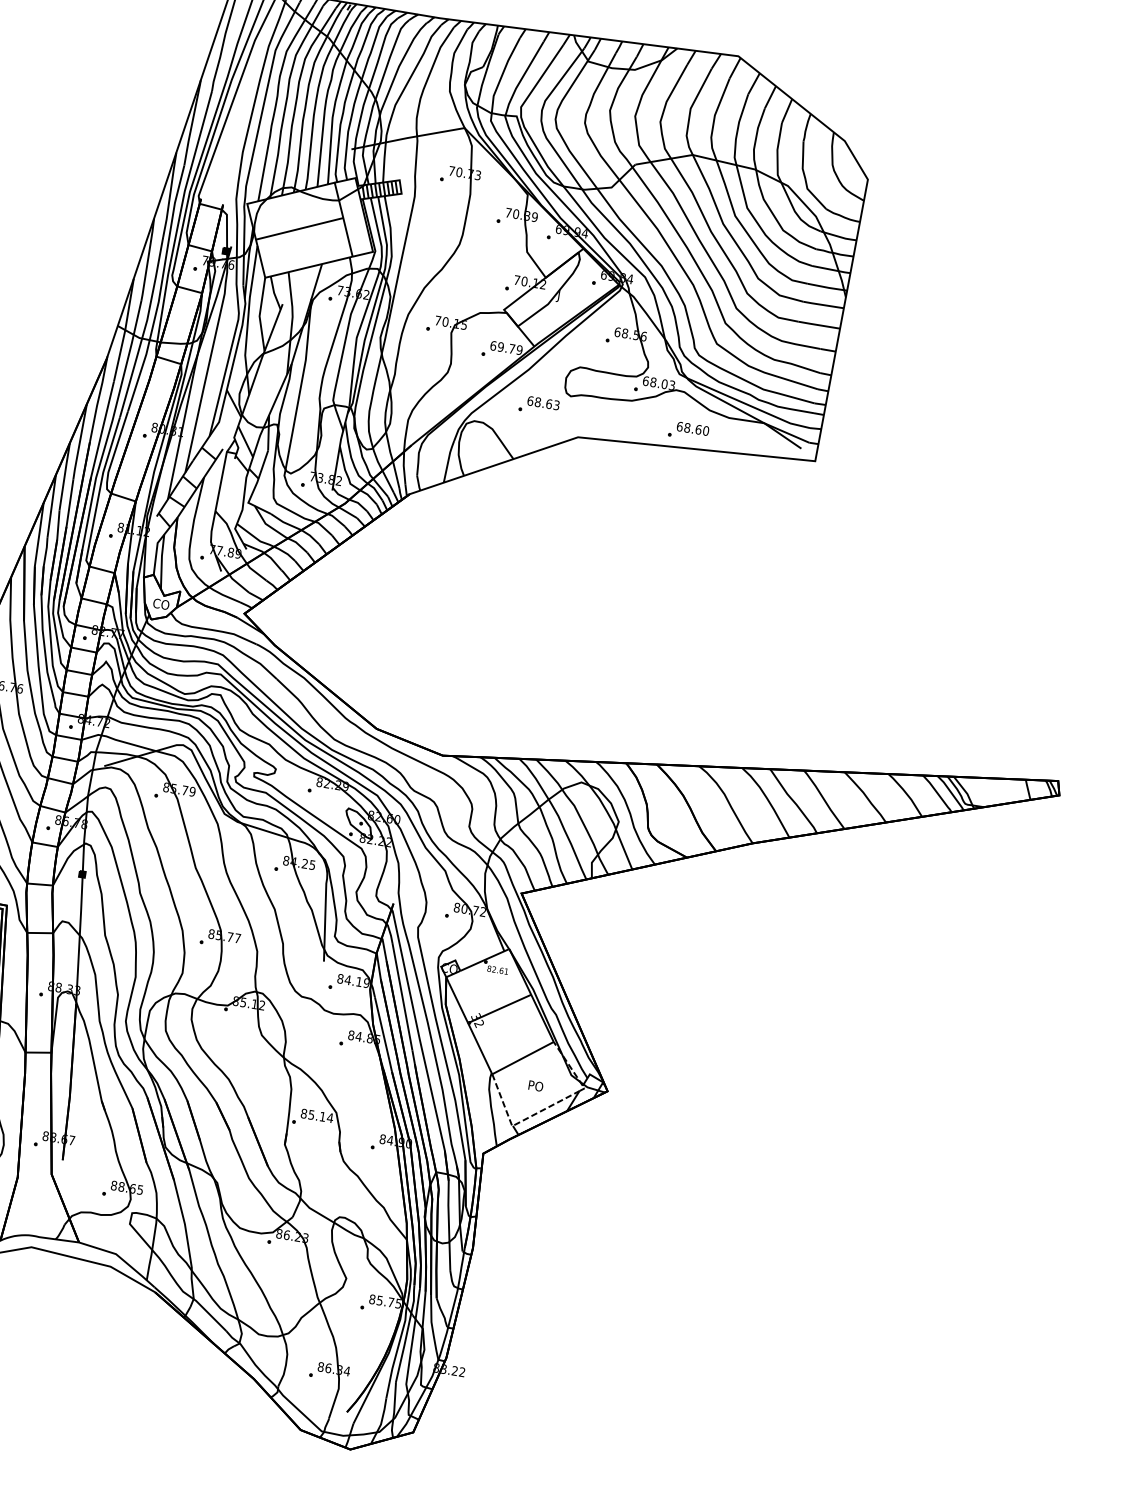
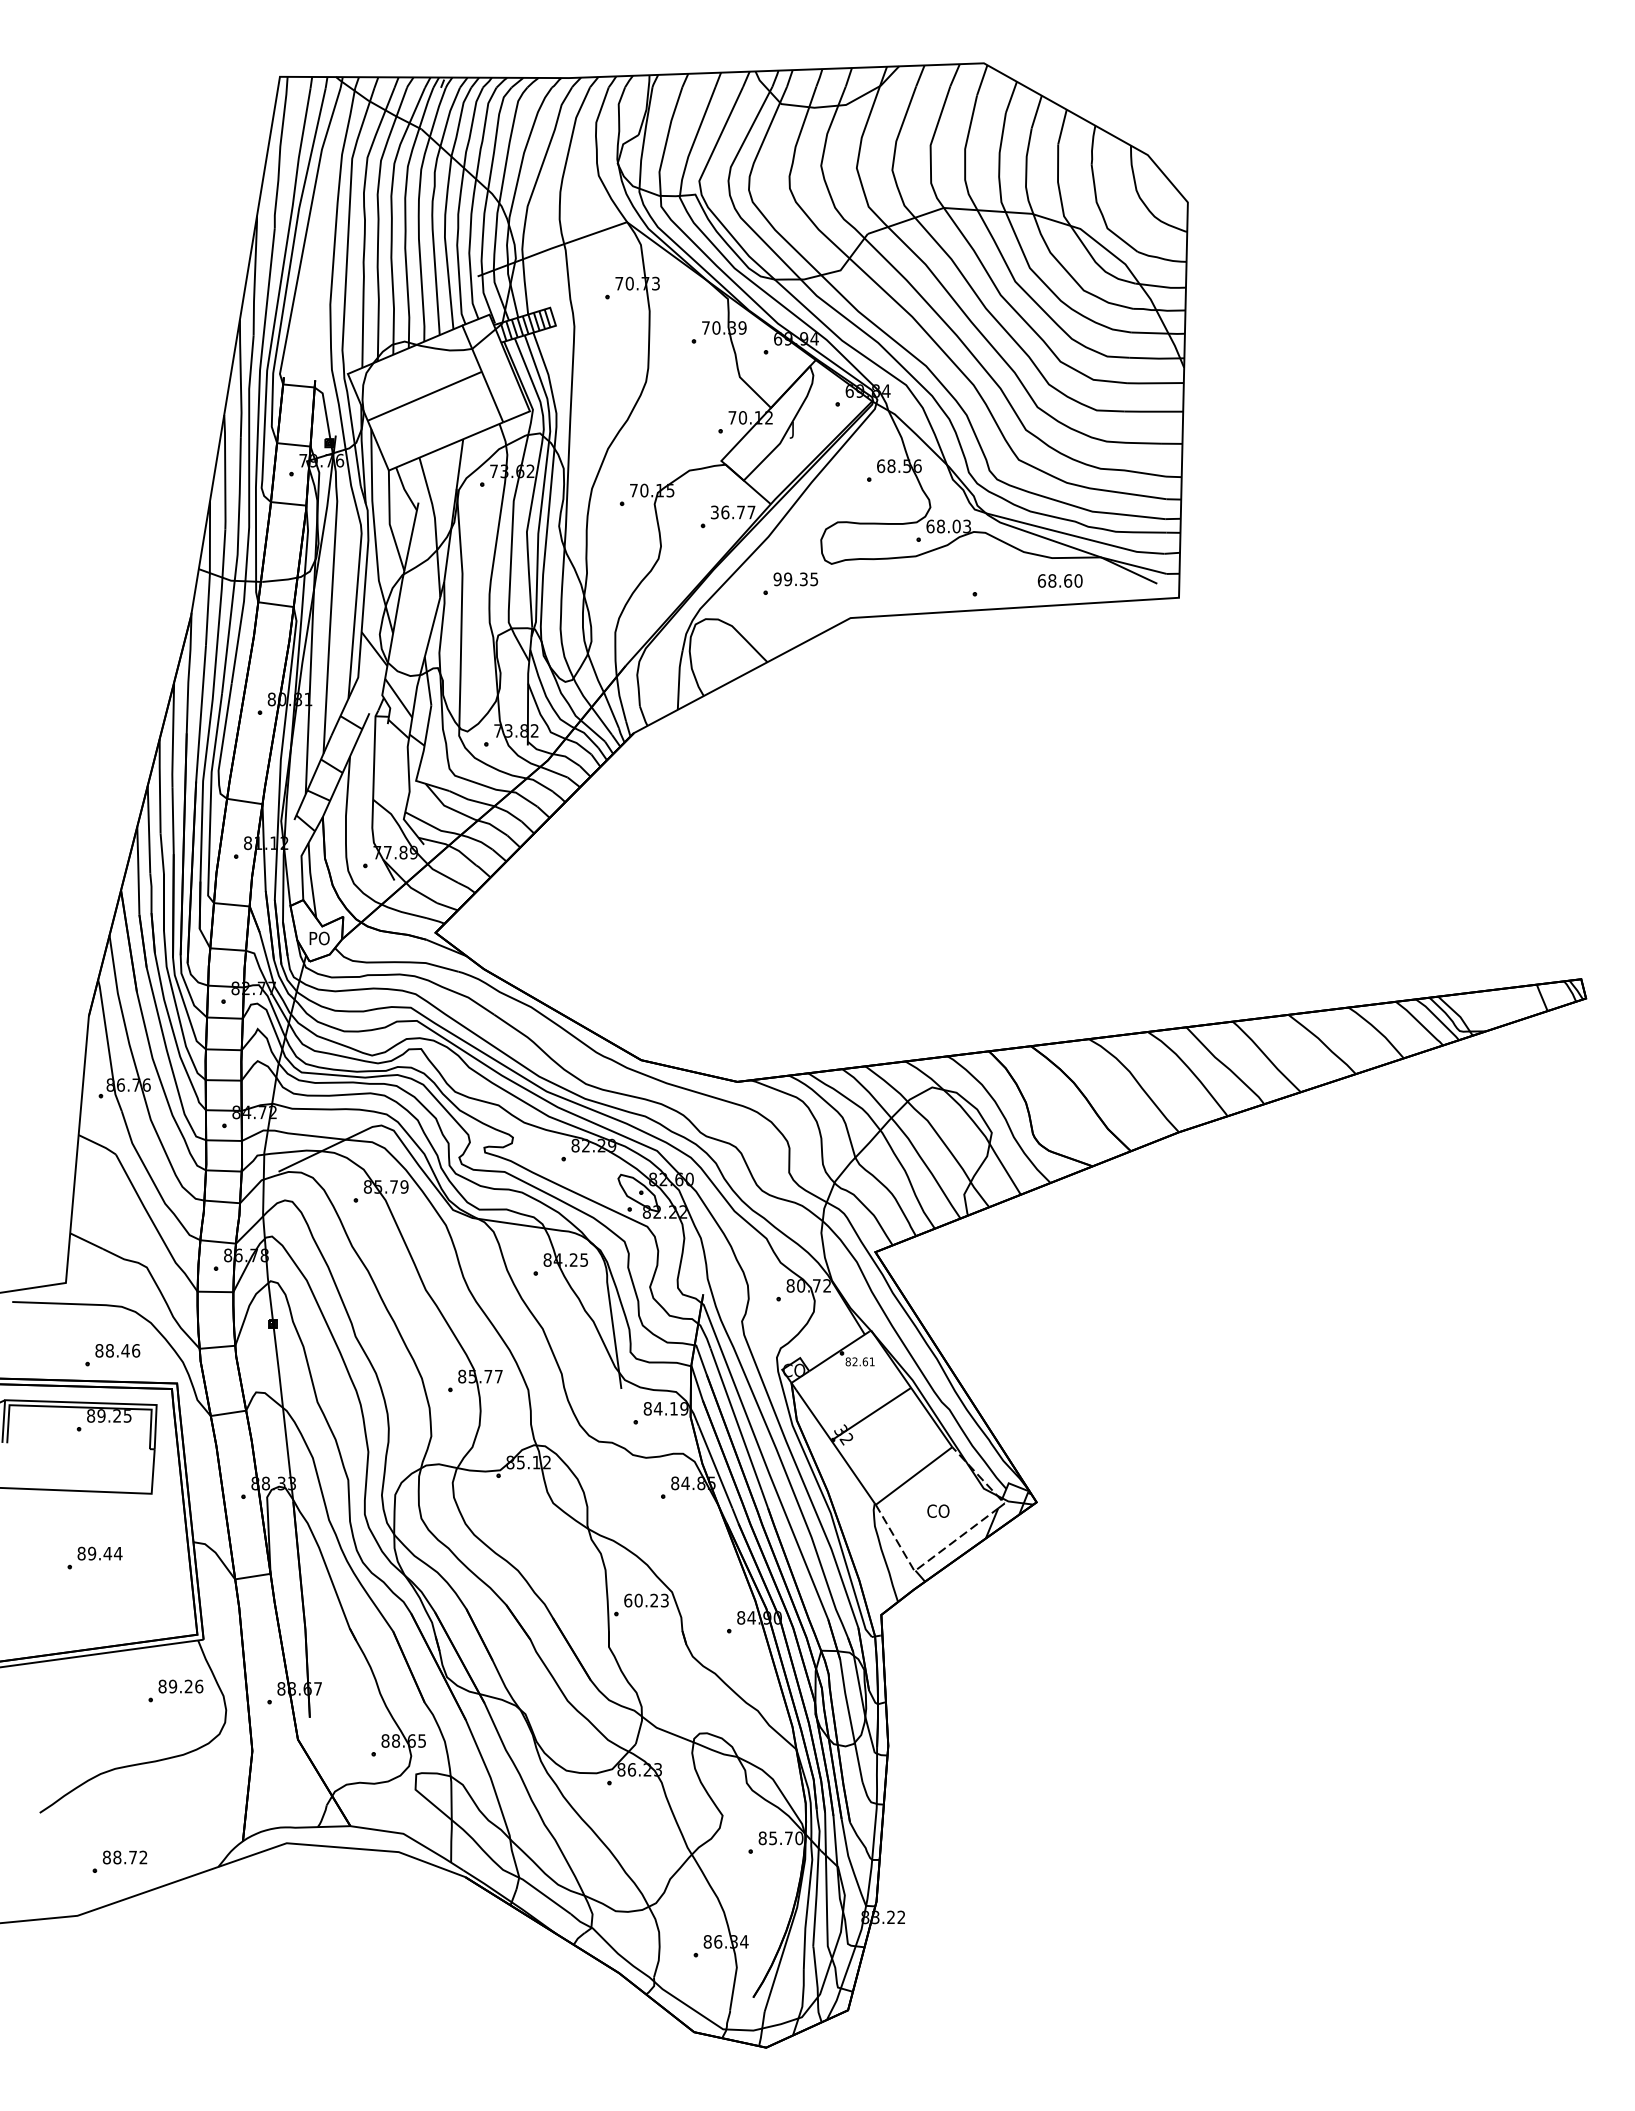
text: (506, 347) -> (732, 512), 69.79 -> 36.77
text: (543, 403) -> (795, 579), 68.63 -> 99.35
text: (692, 428) -> (1059, 580), moved
text: (161, 604) -> (320, 938), CO -> PO
text: (536, 1085) -> (938, 1510), PO -> CO
text: (317, 1115) -> (646, 1600), 85.14 -> 60.23
text: (398, 1303) -> (799, 1838), 85.75 -> 85.70

